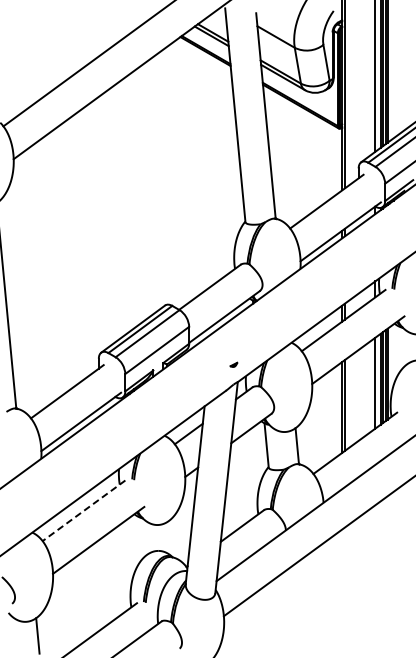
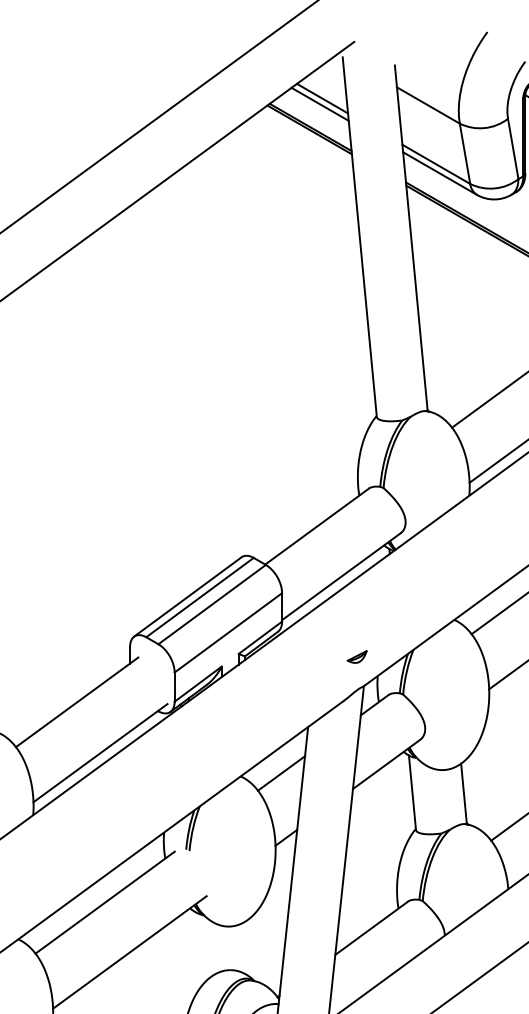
part: (233, 364) -> (356, 656), size x1.67
line: (83, 511) -> (104, 903), dashed -> solid

